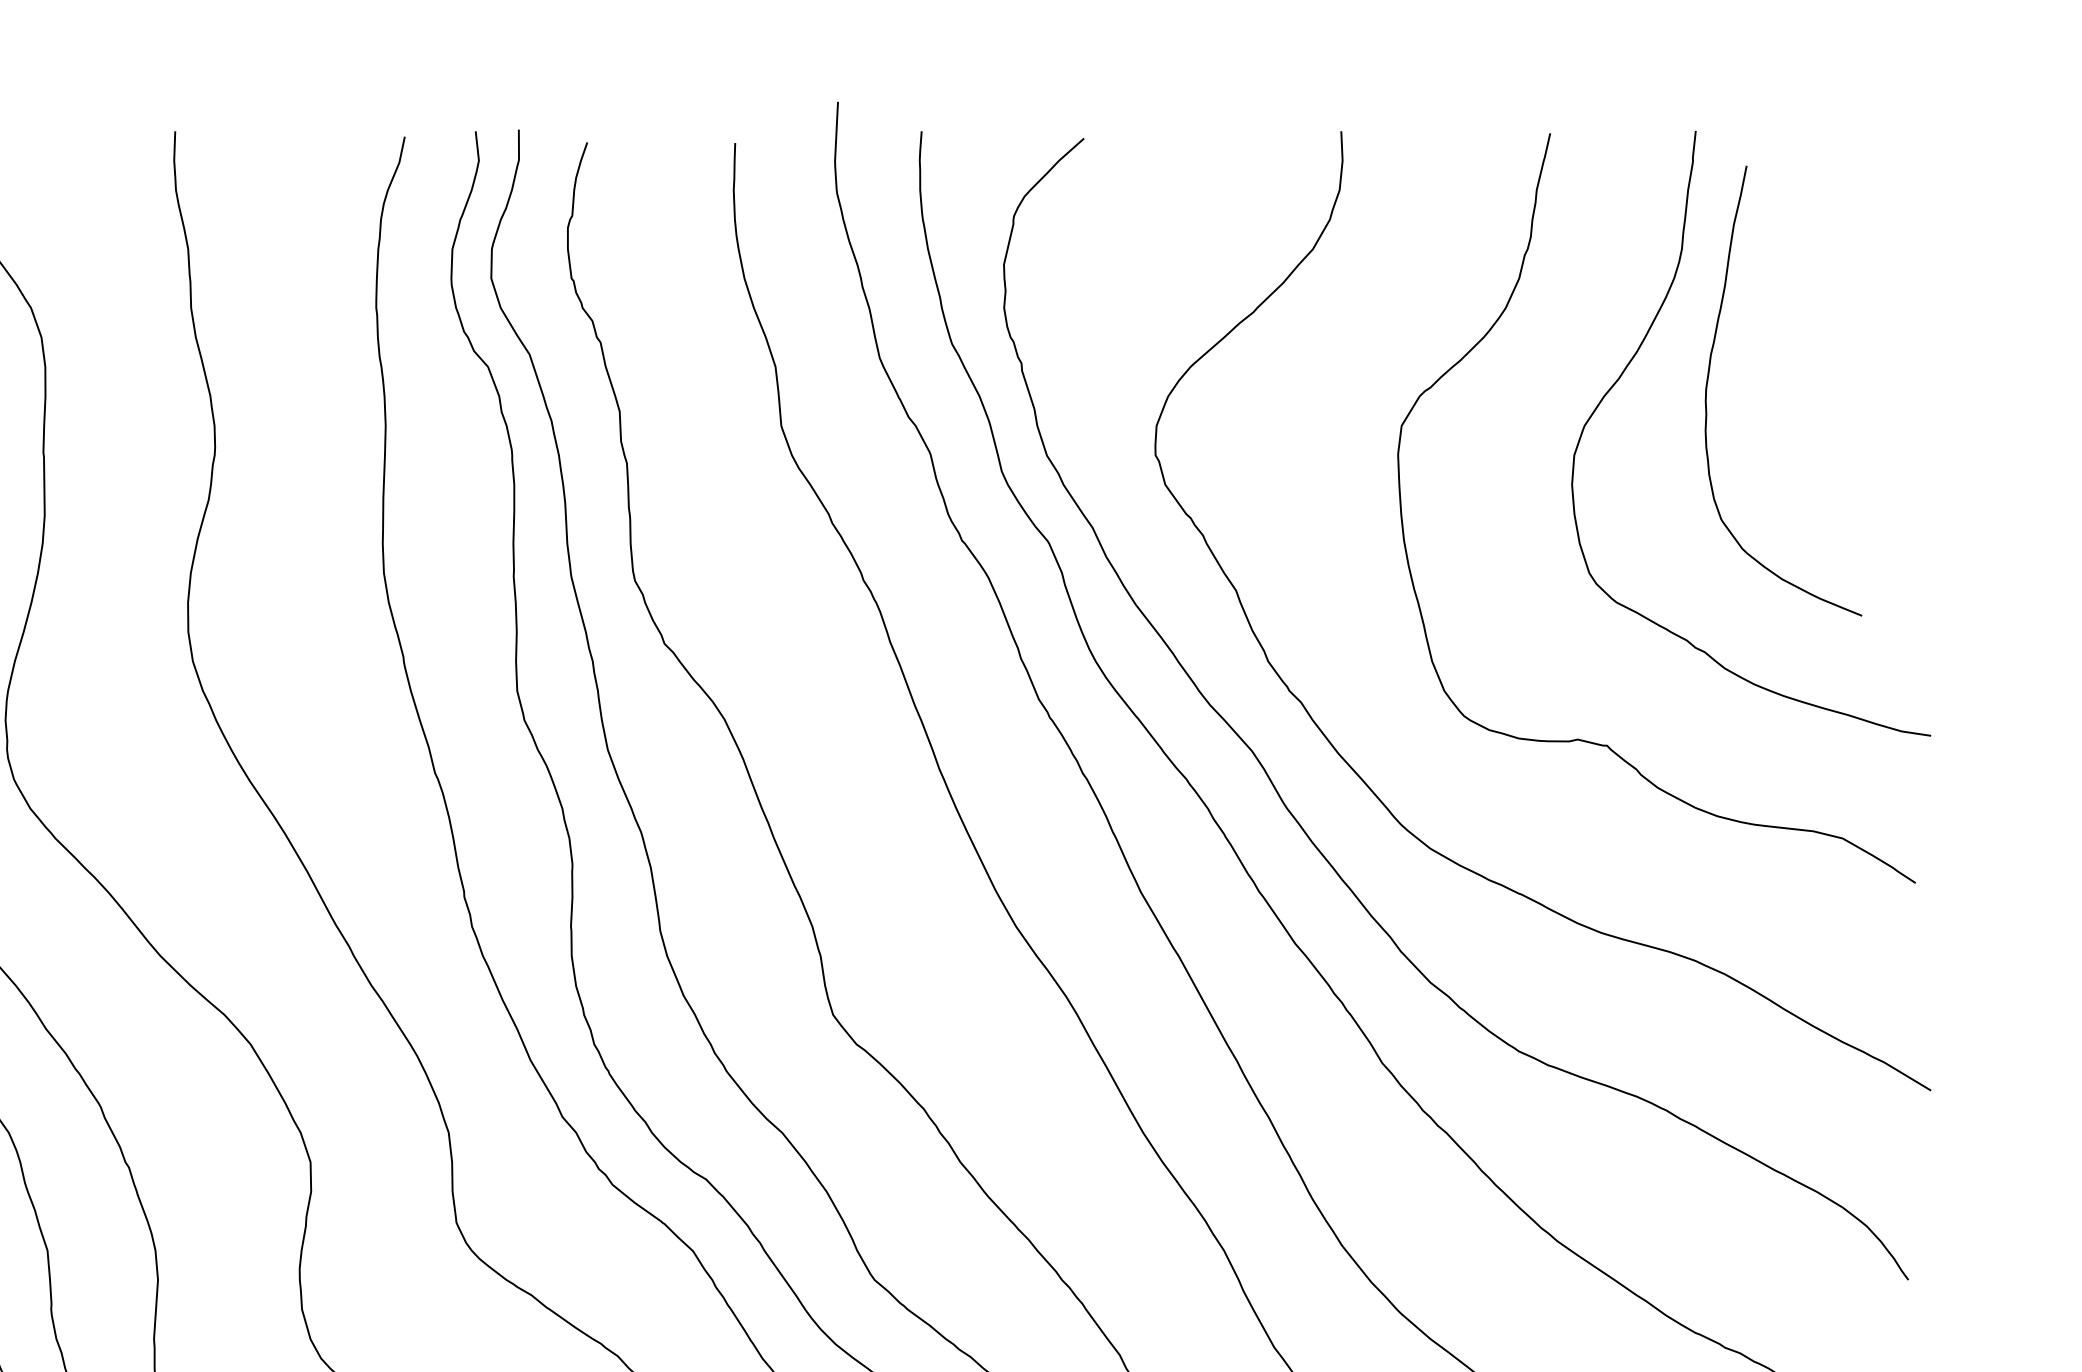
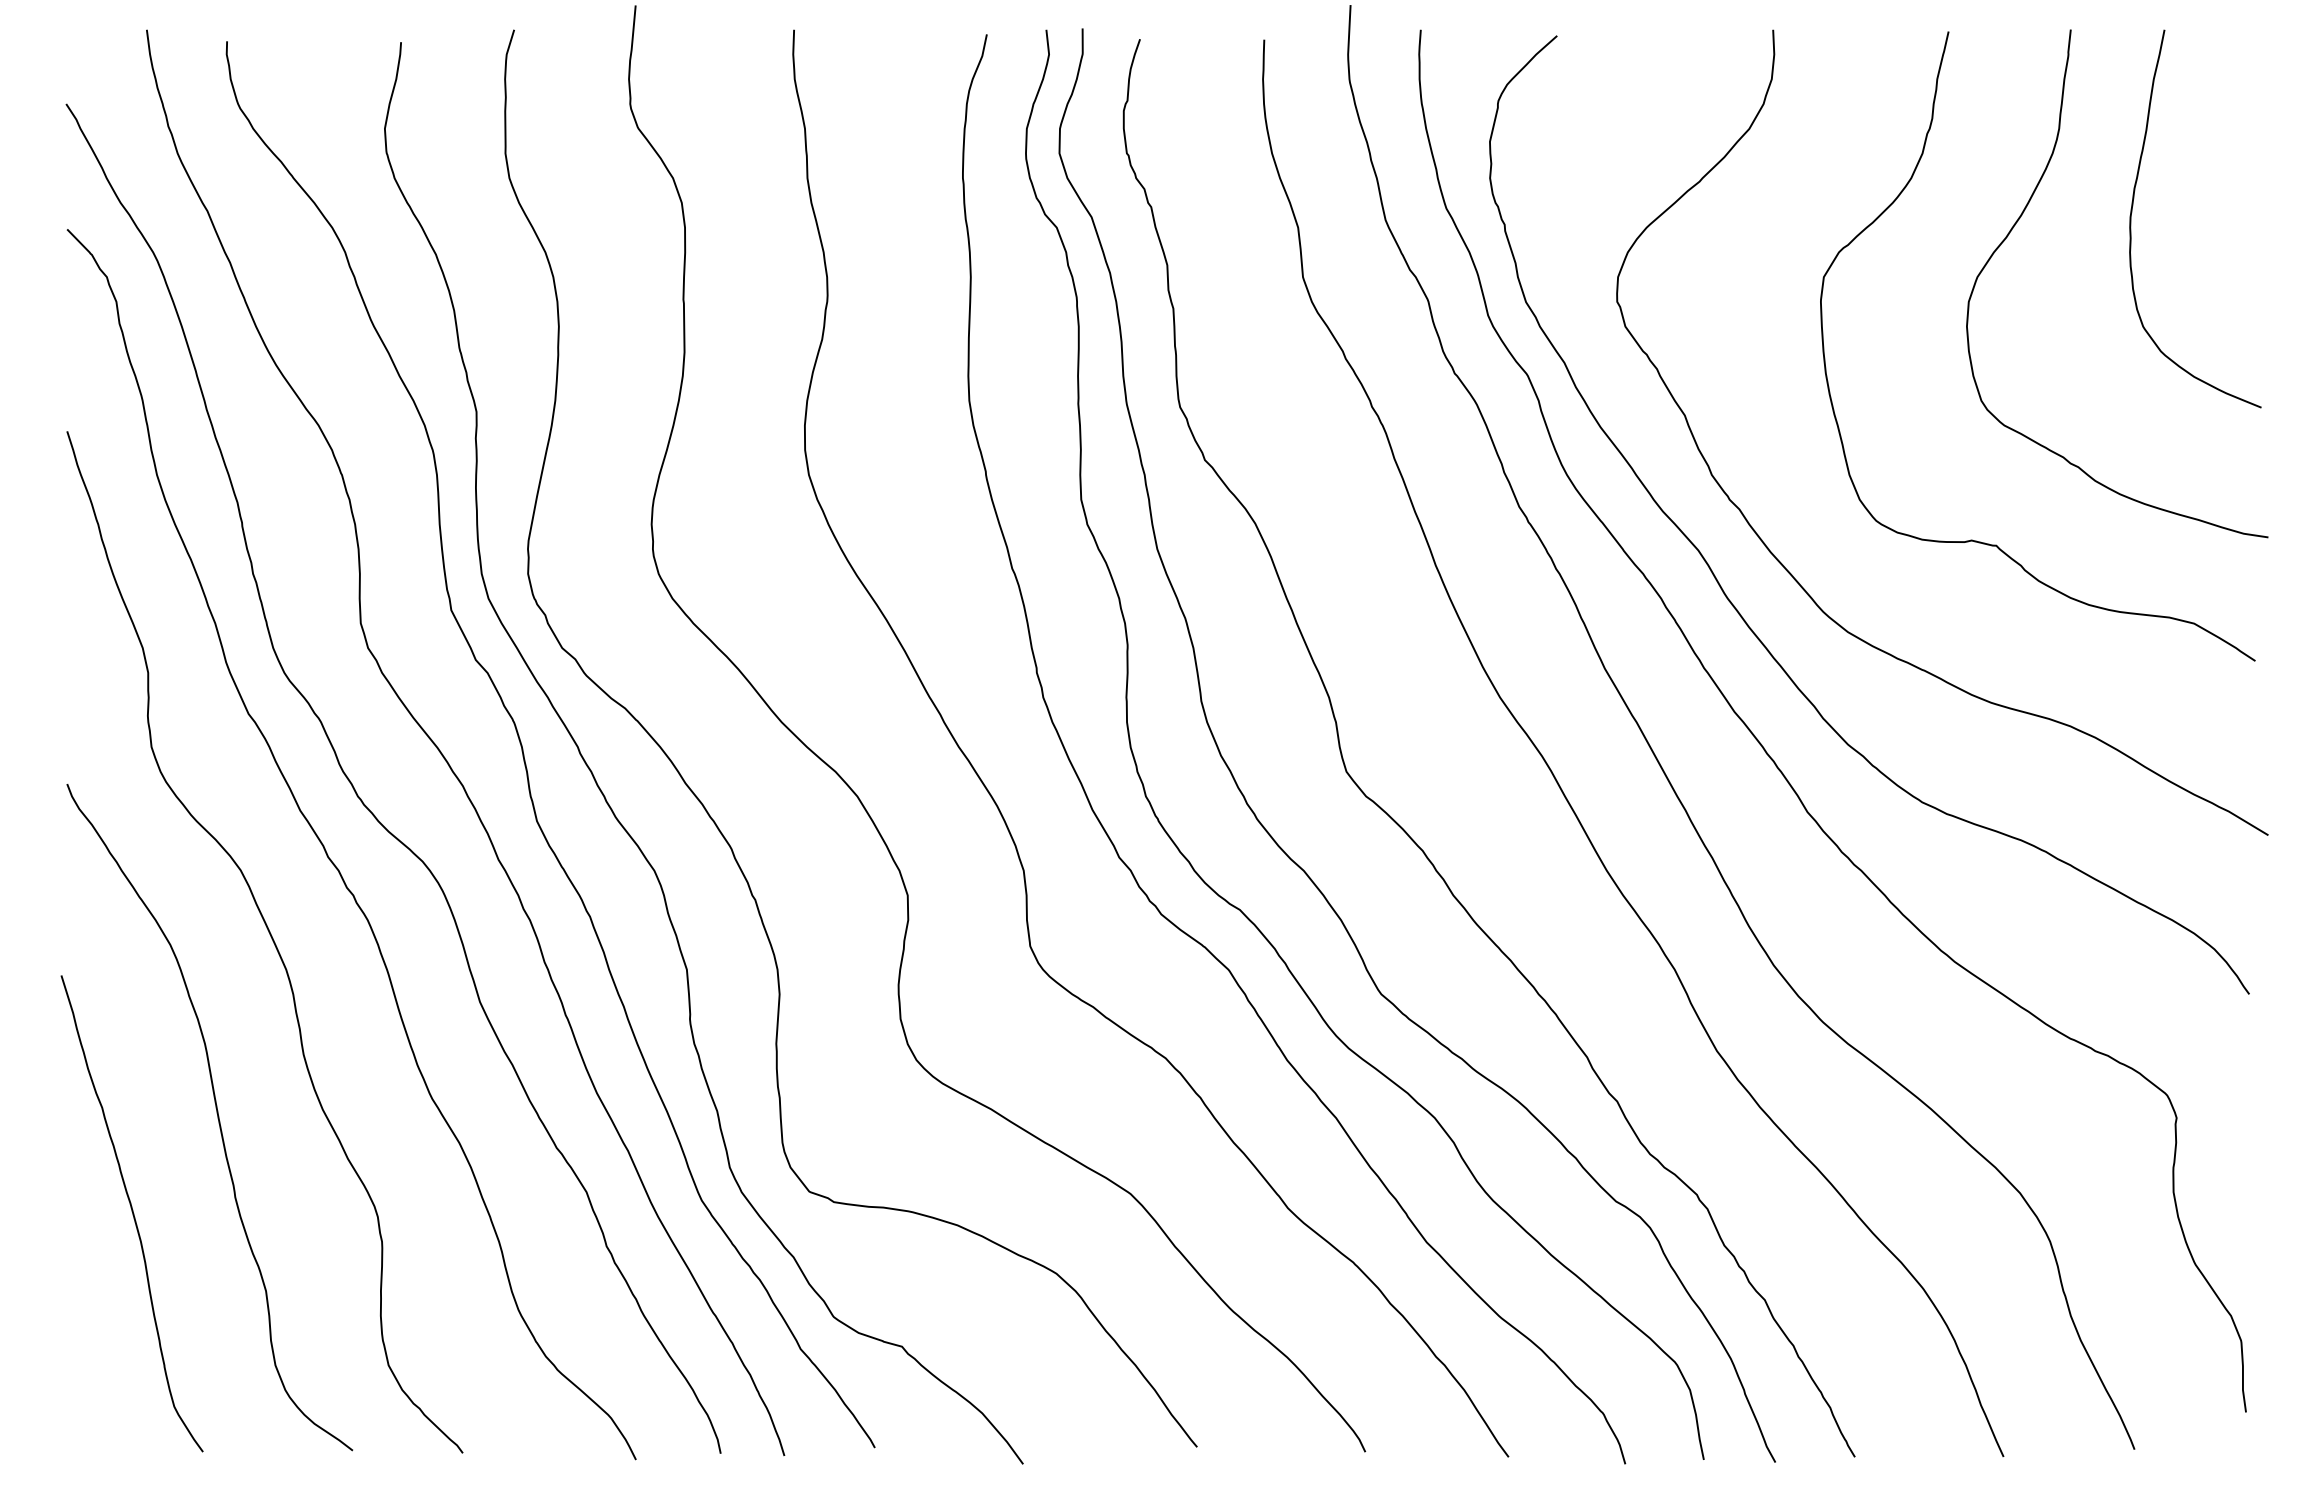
curve: (1708, 383) -> (2132, 212), moved

